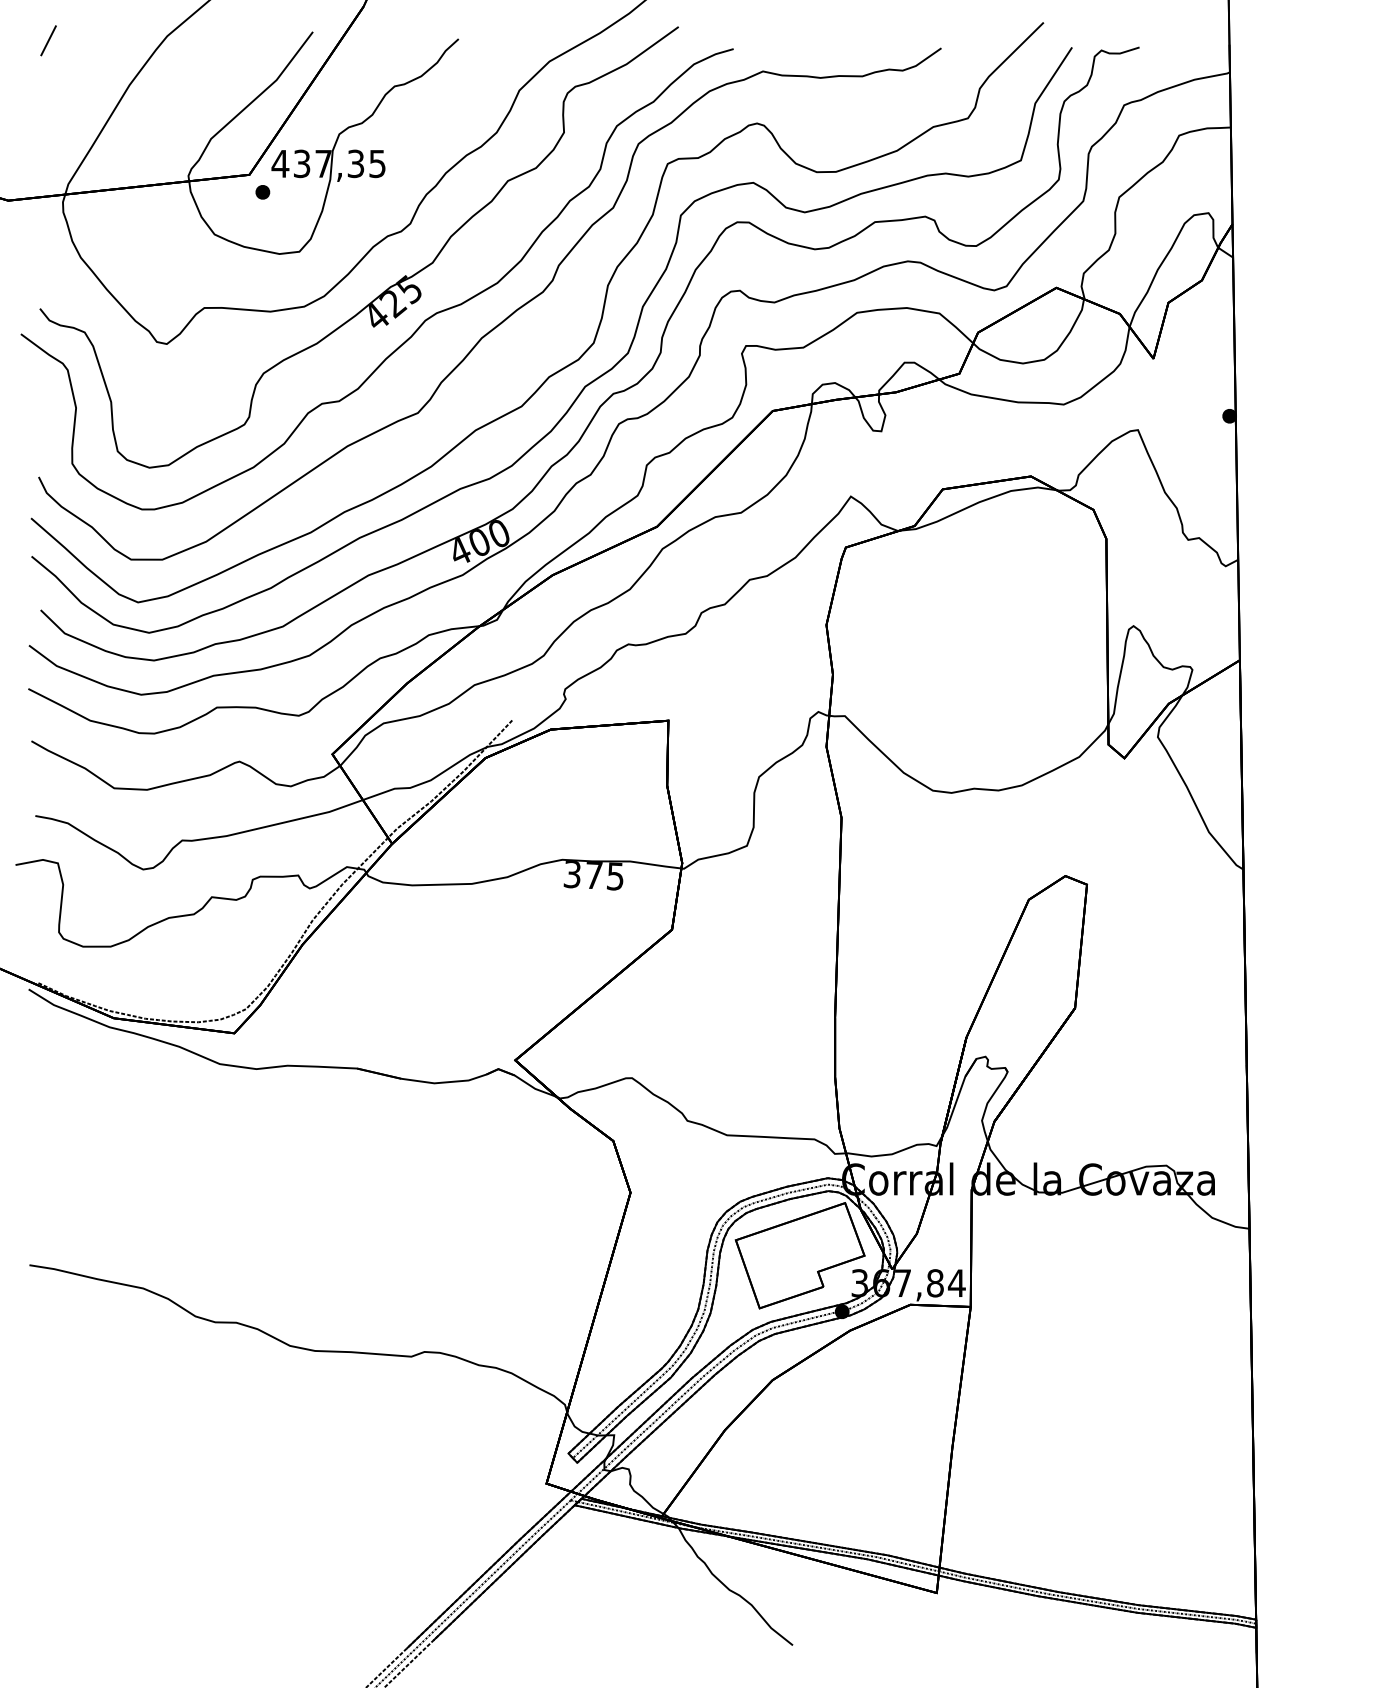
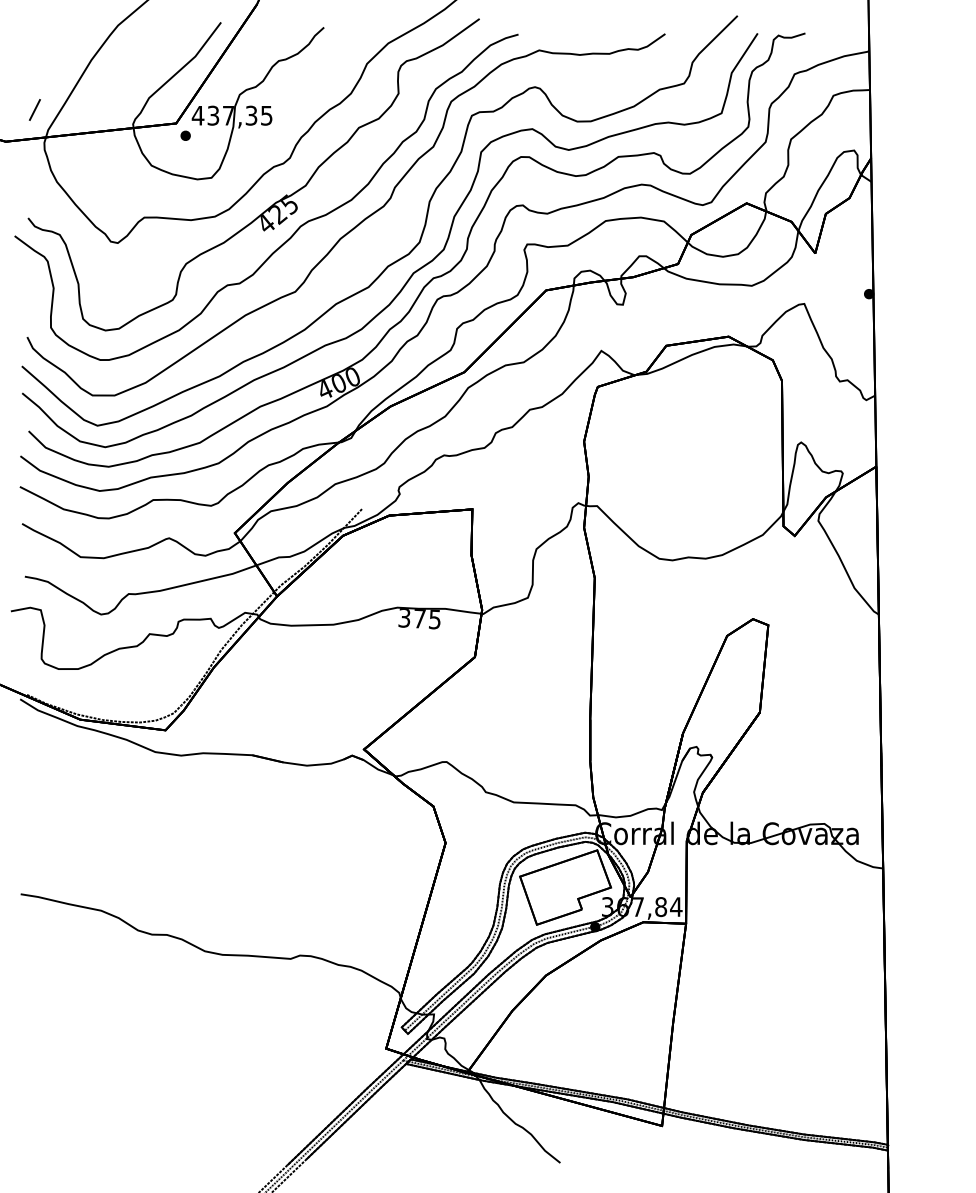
line: (48, 40) -> (34, 109), moved

